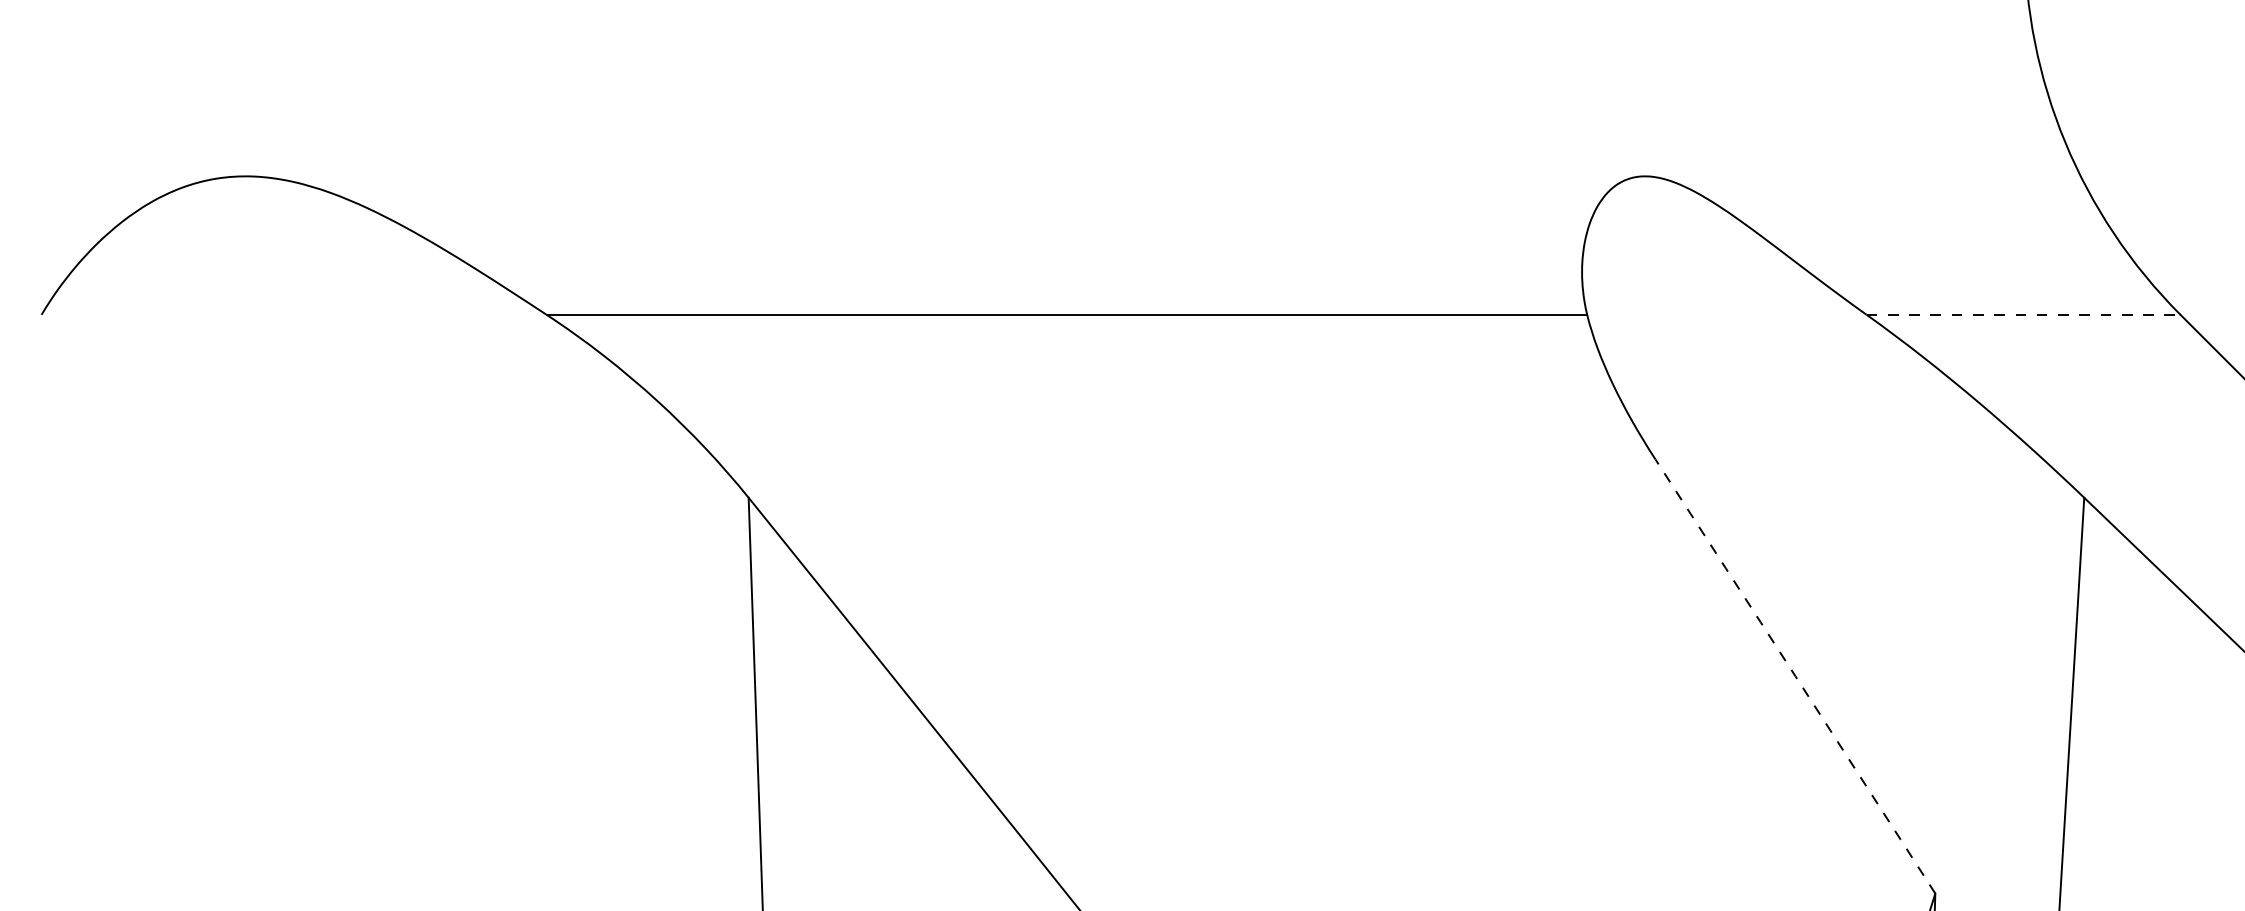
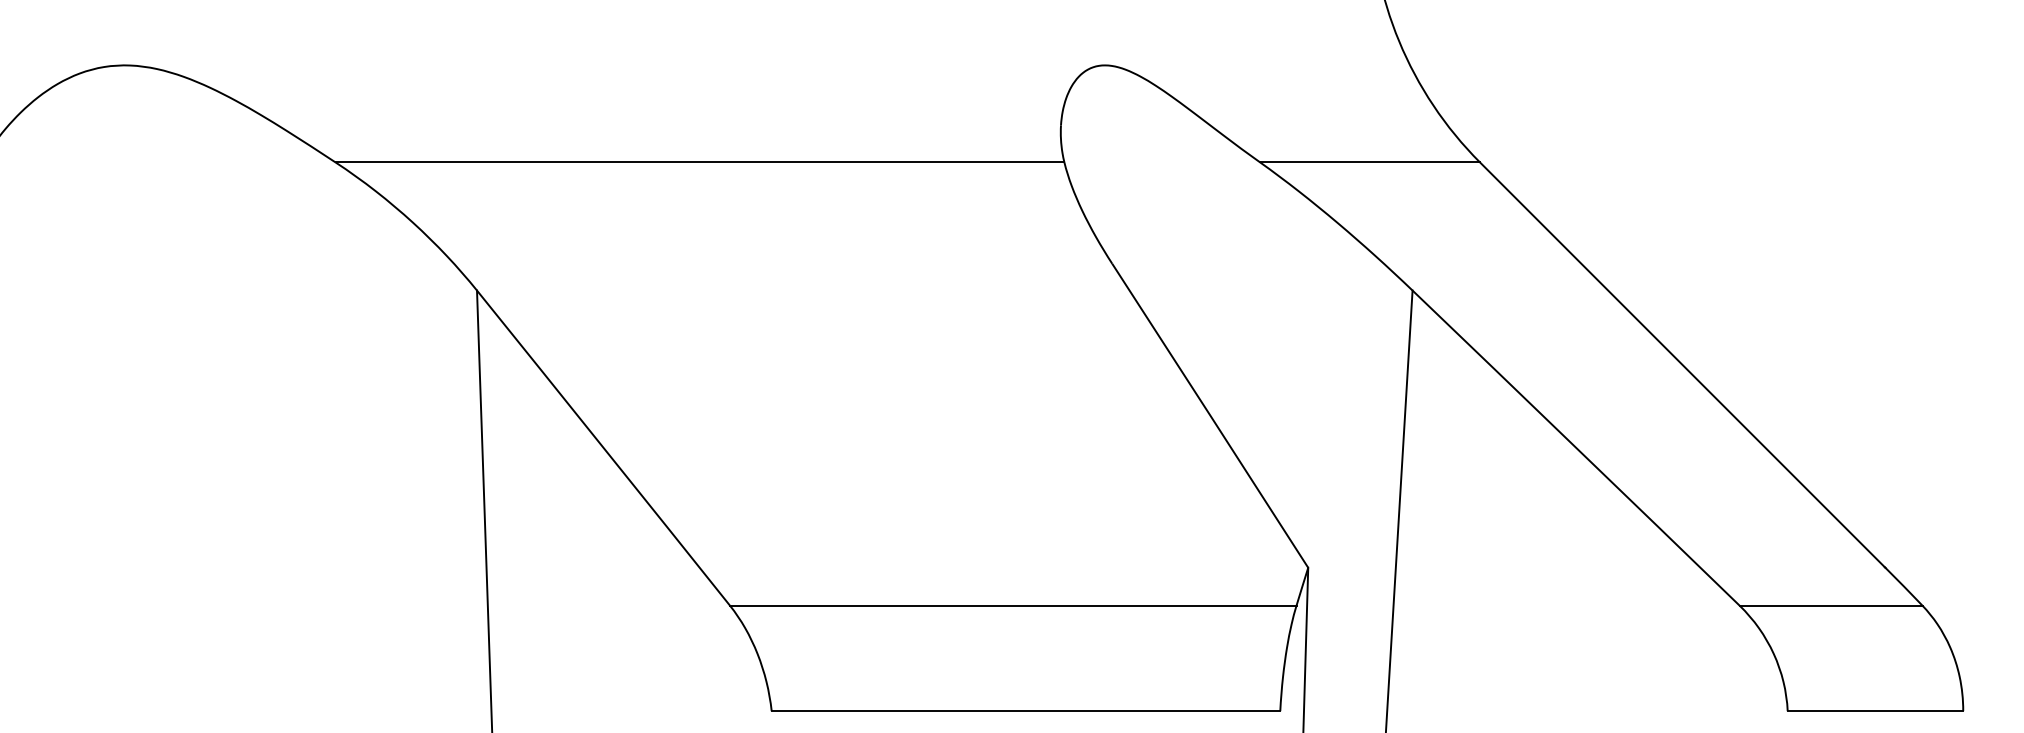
line: (2024, 314) -> (1370, 162), dashed -> solid
arc: (1795, 676) -> (1210, 415), dashed -> solid

